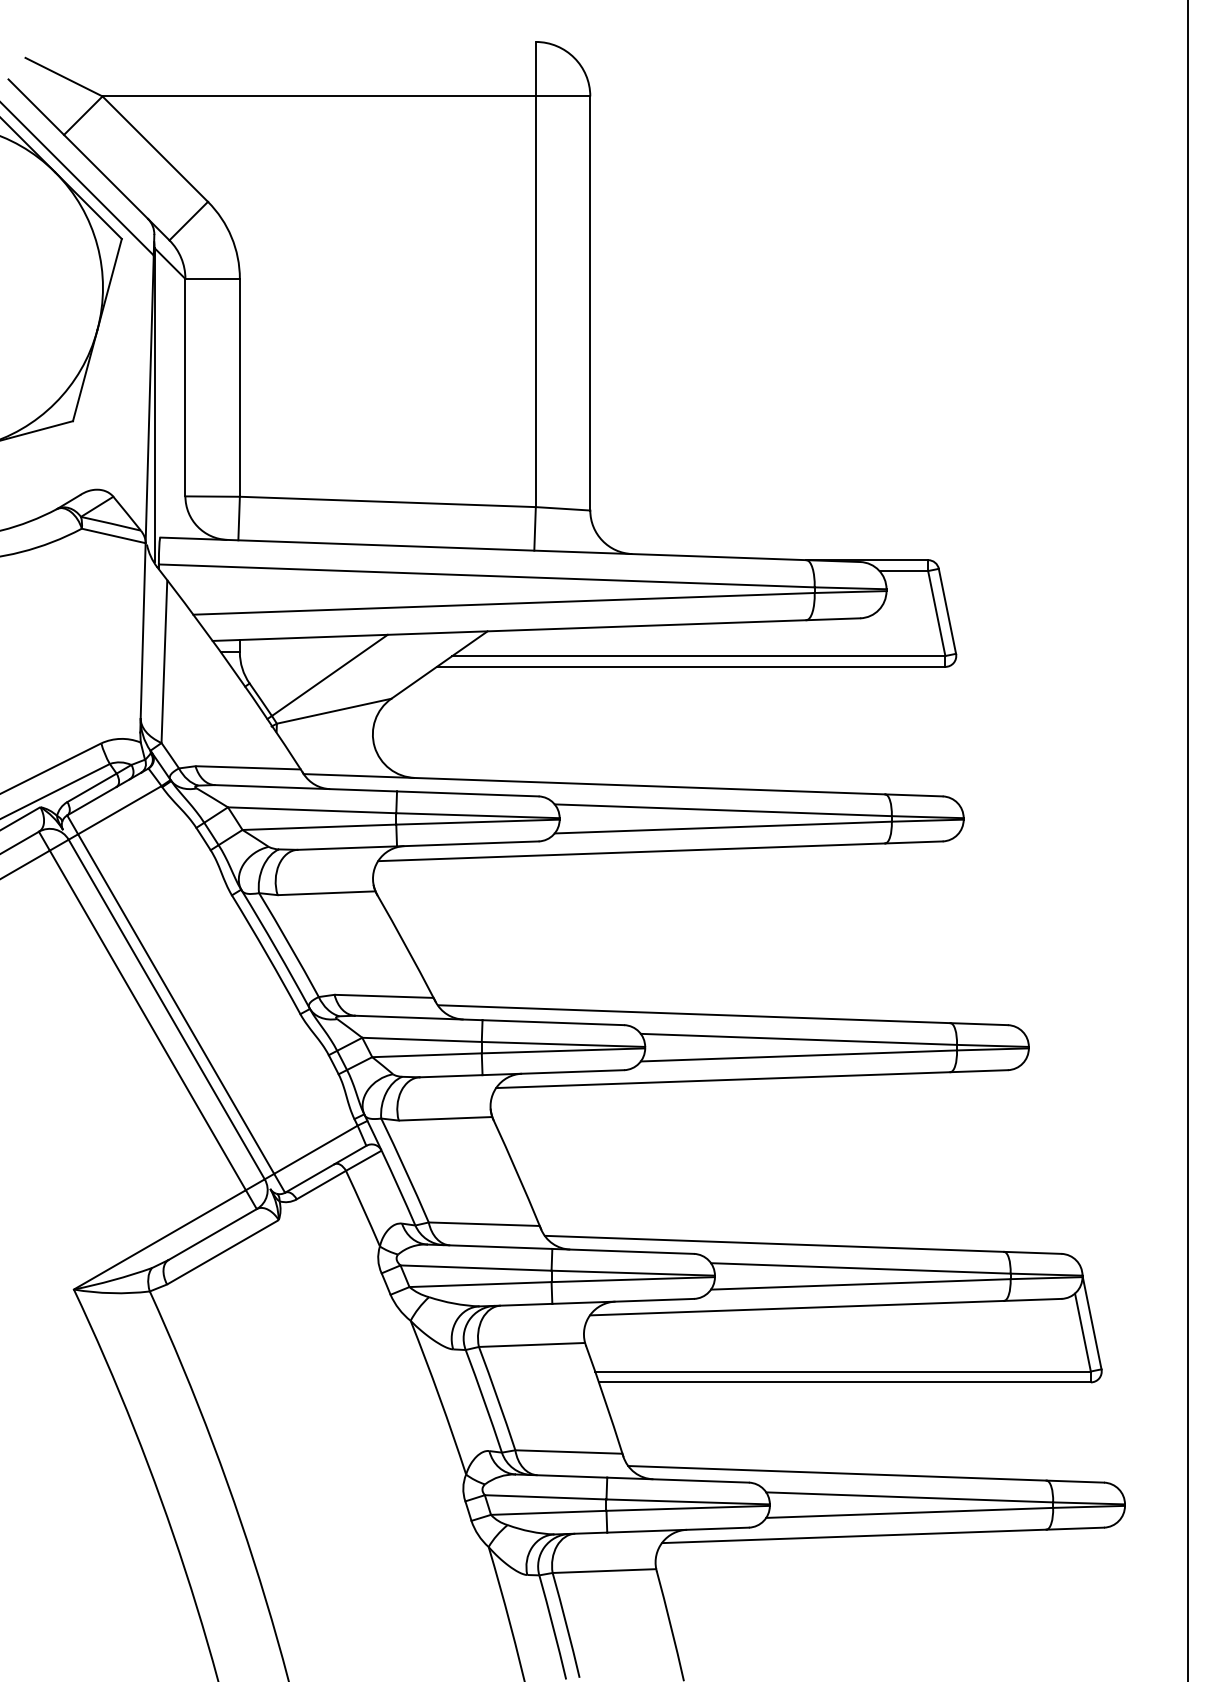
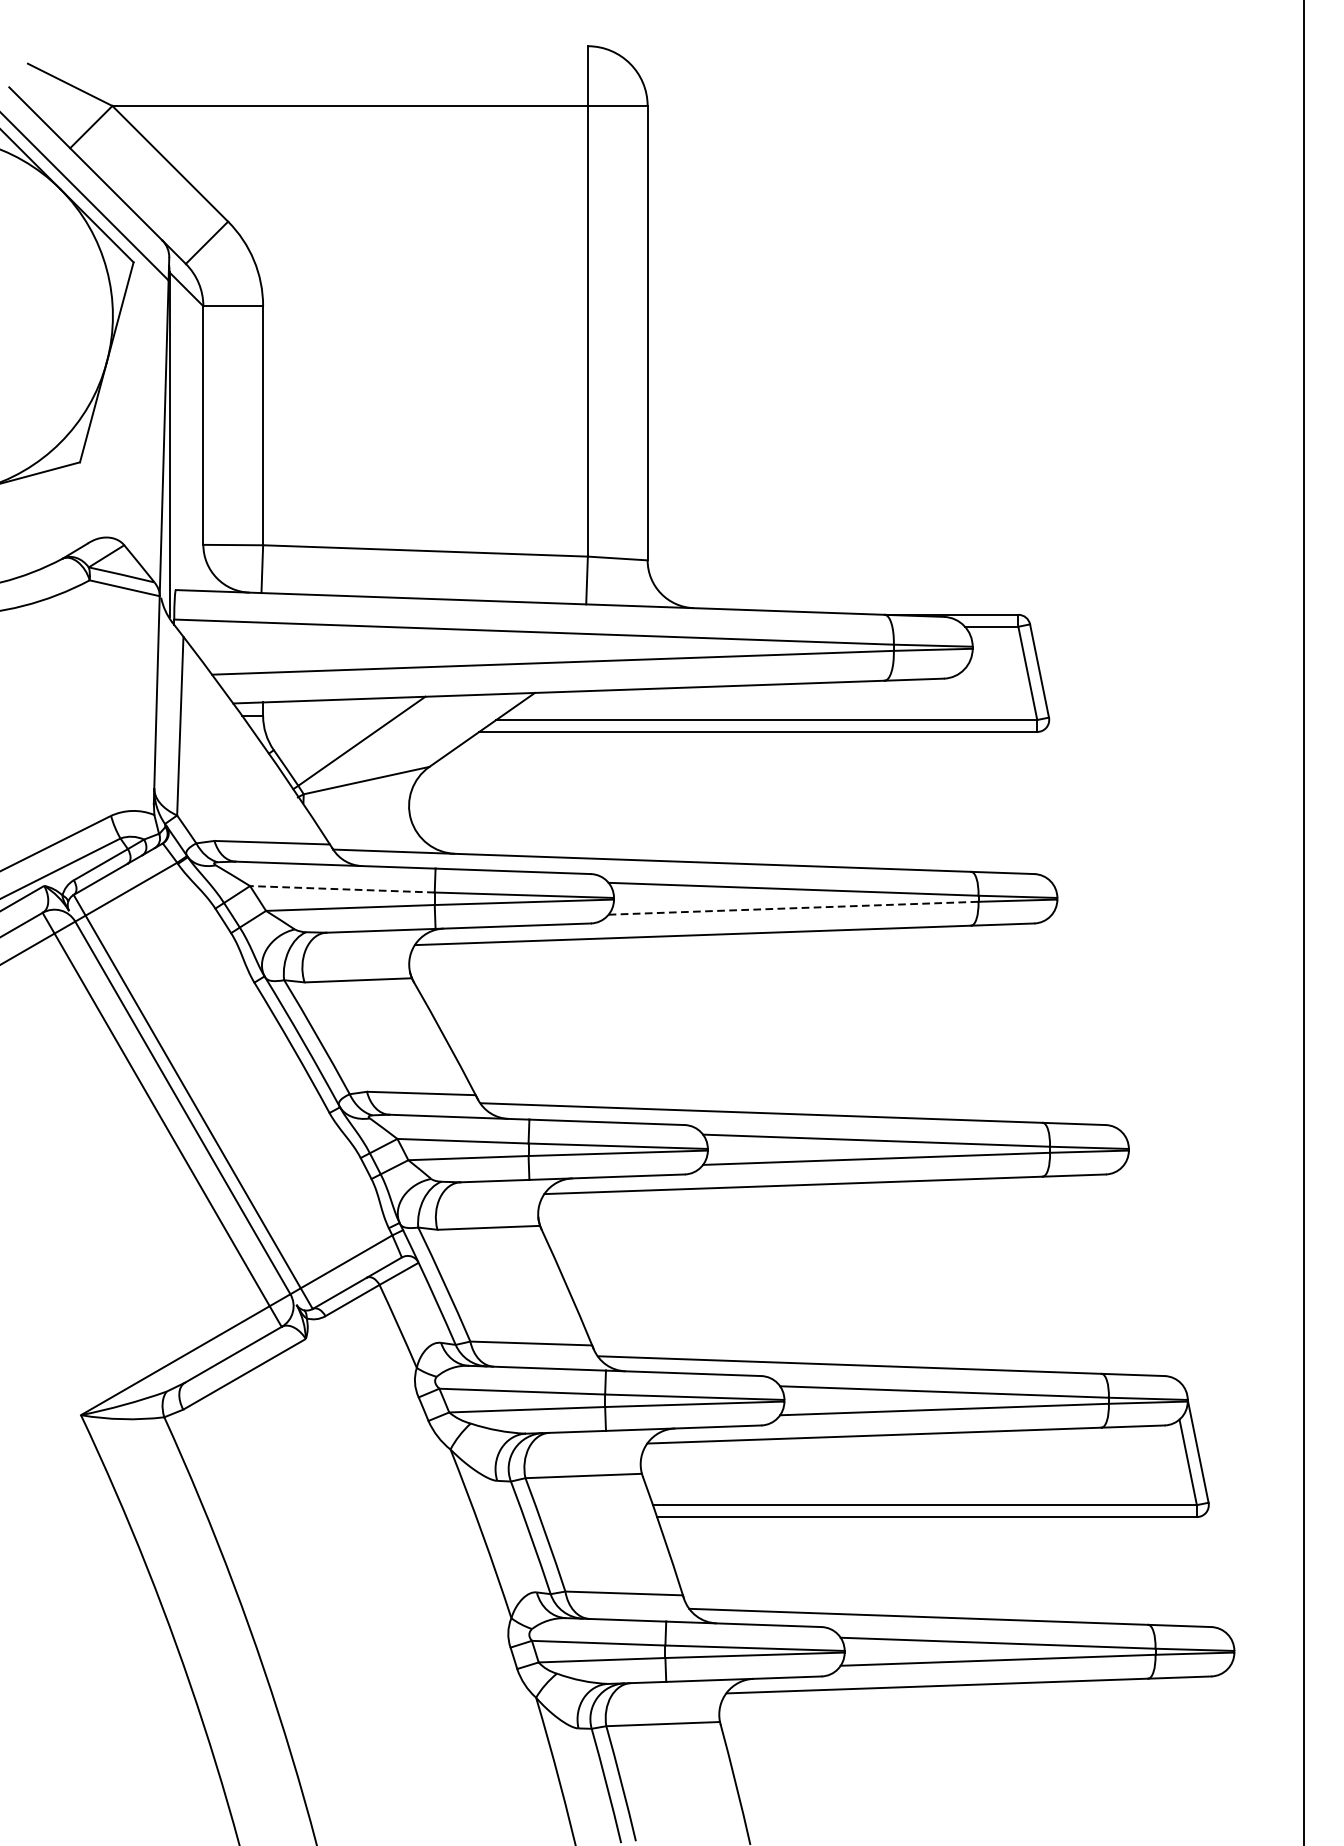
line: (311, 810) -> (341, 889), solid -> dashed
line: (723, 827) -> (793, 908), solid -> dashed

